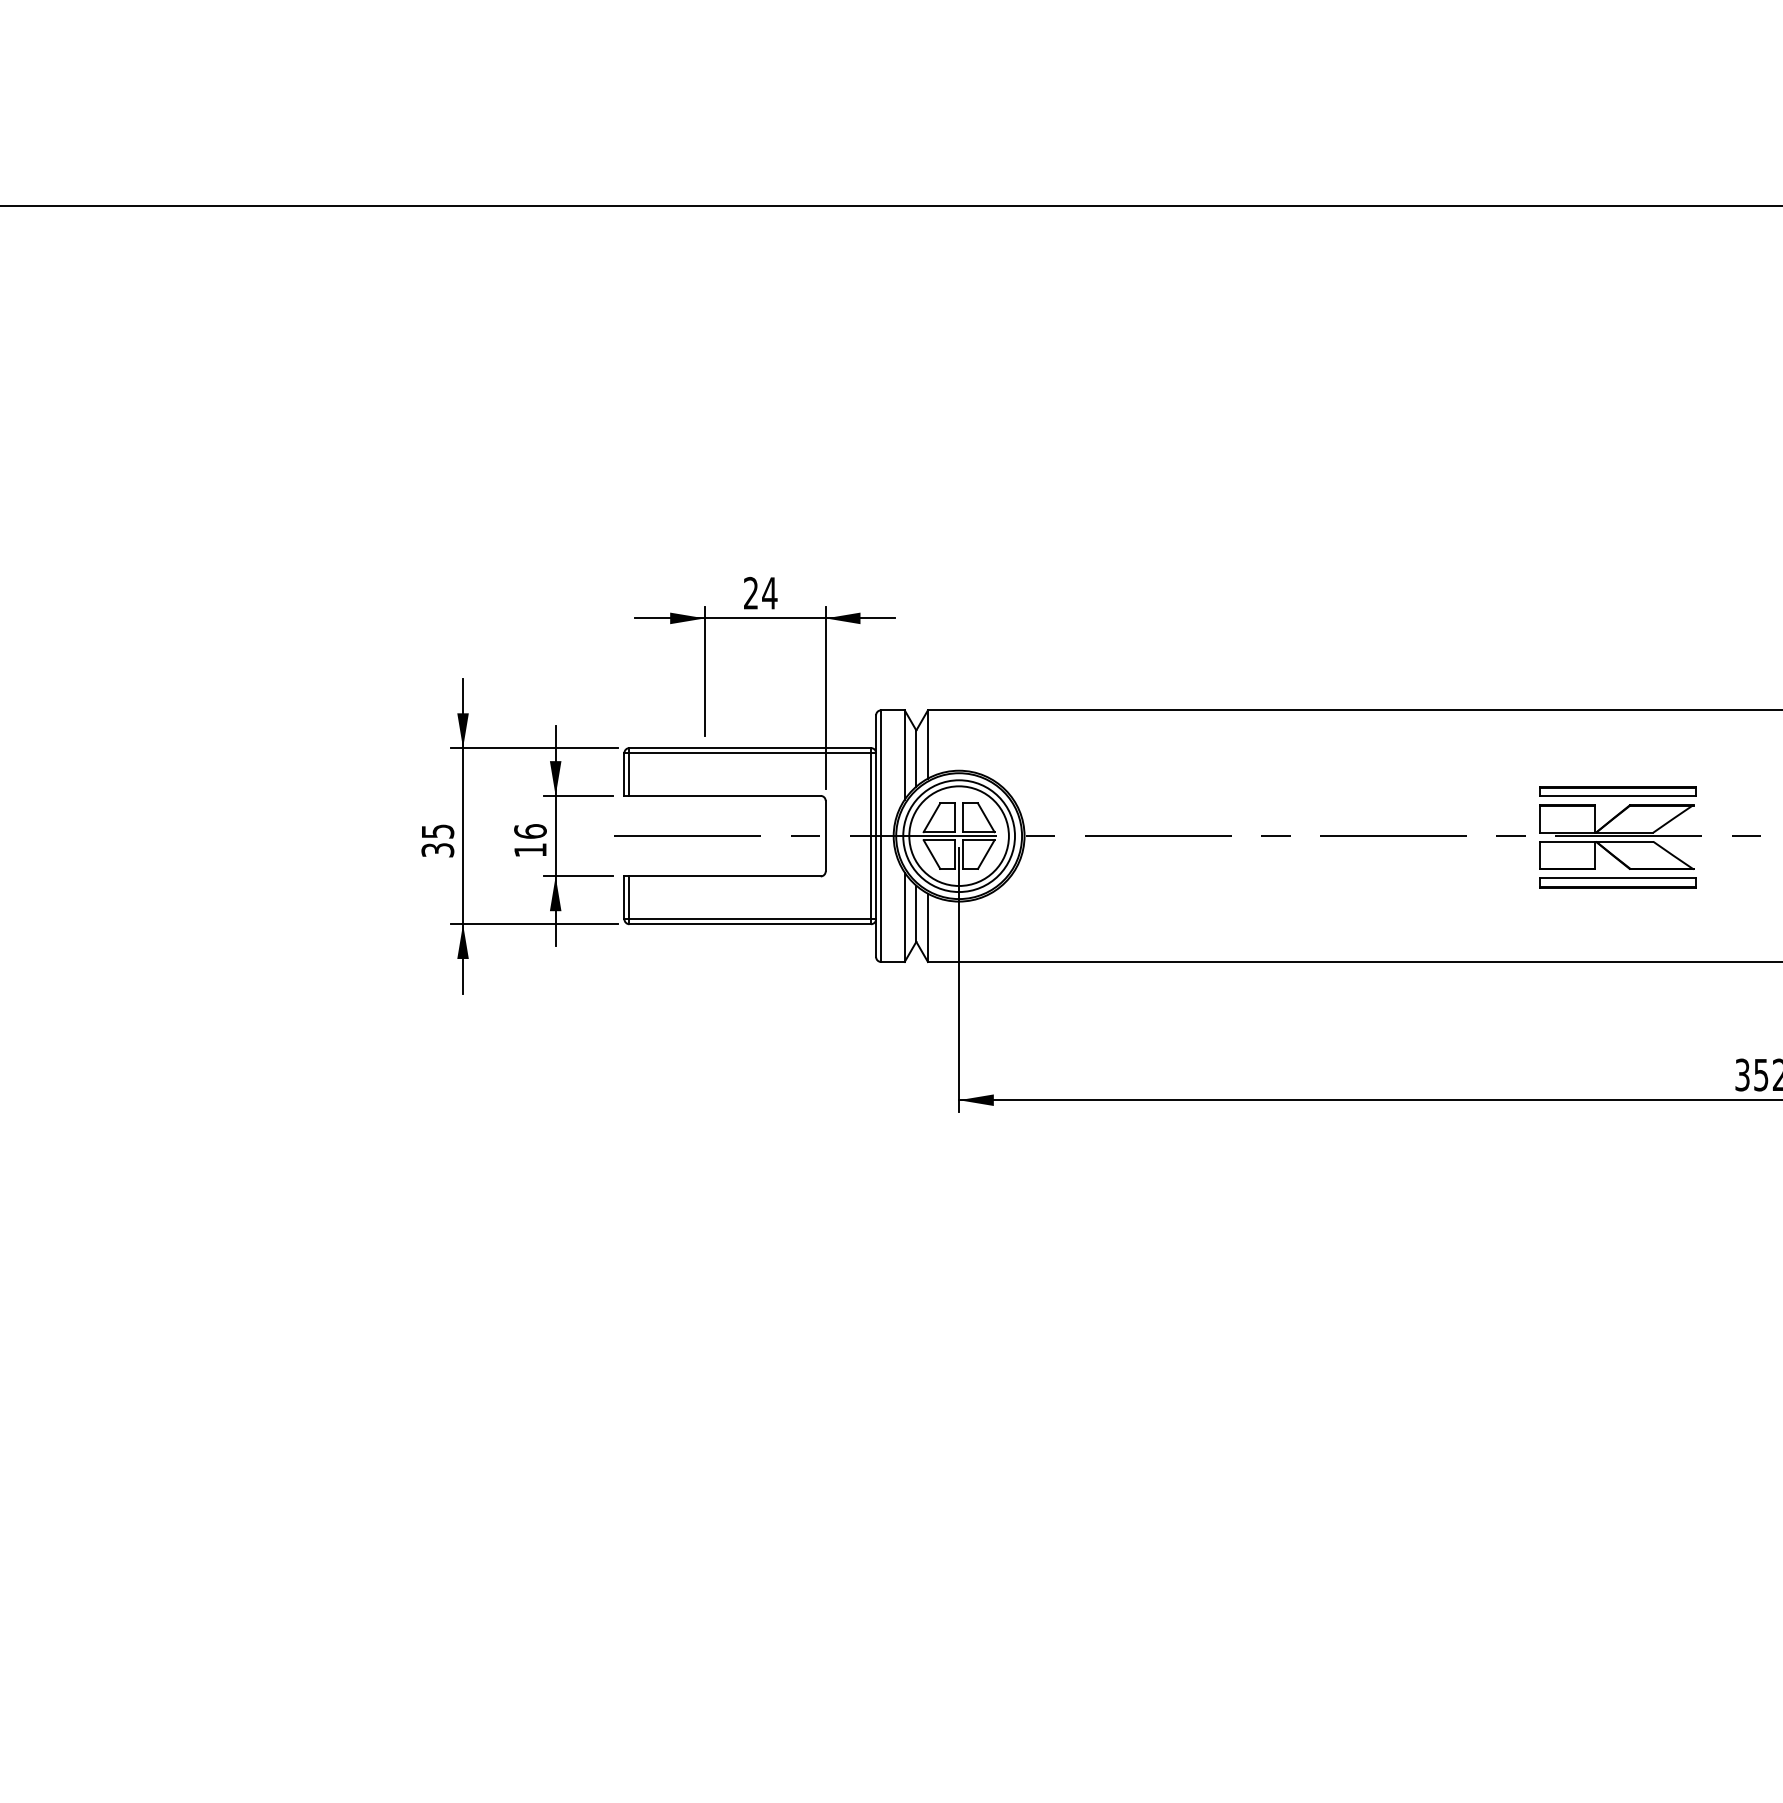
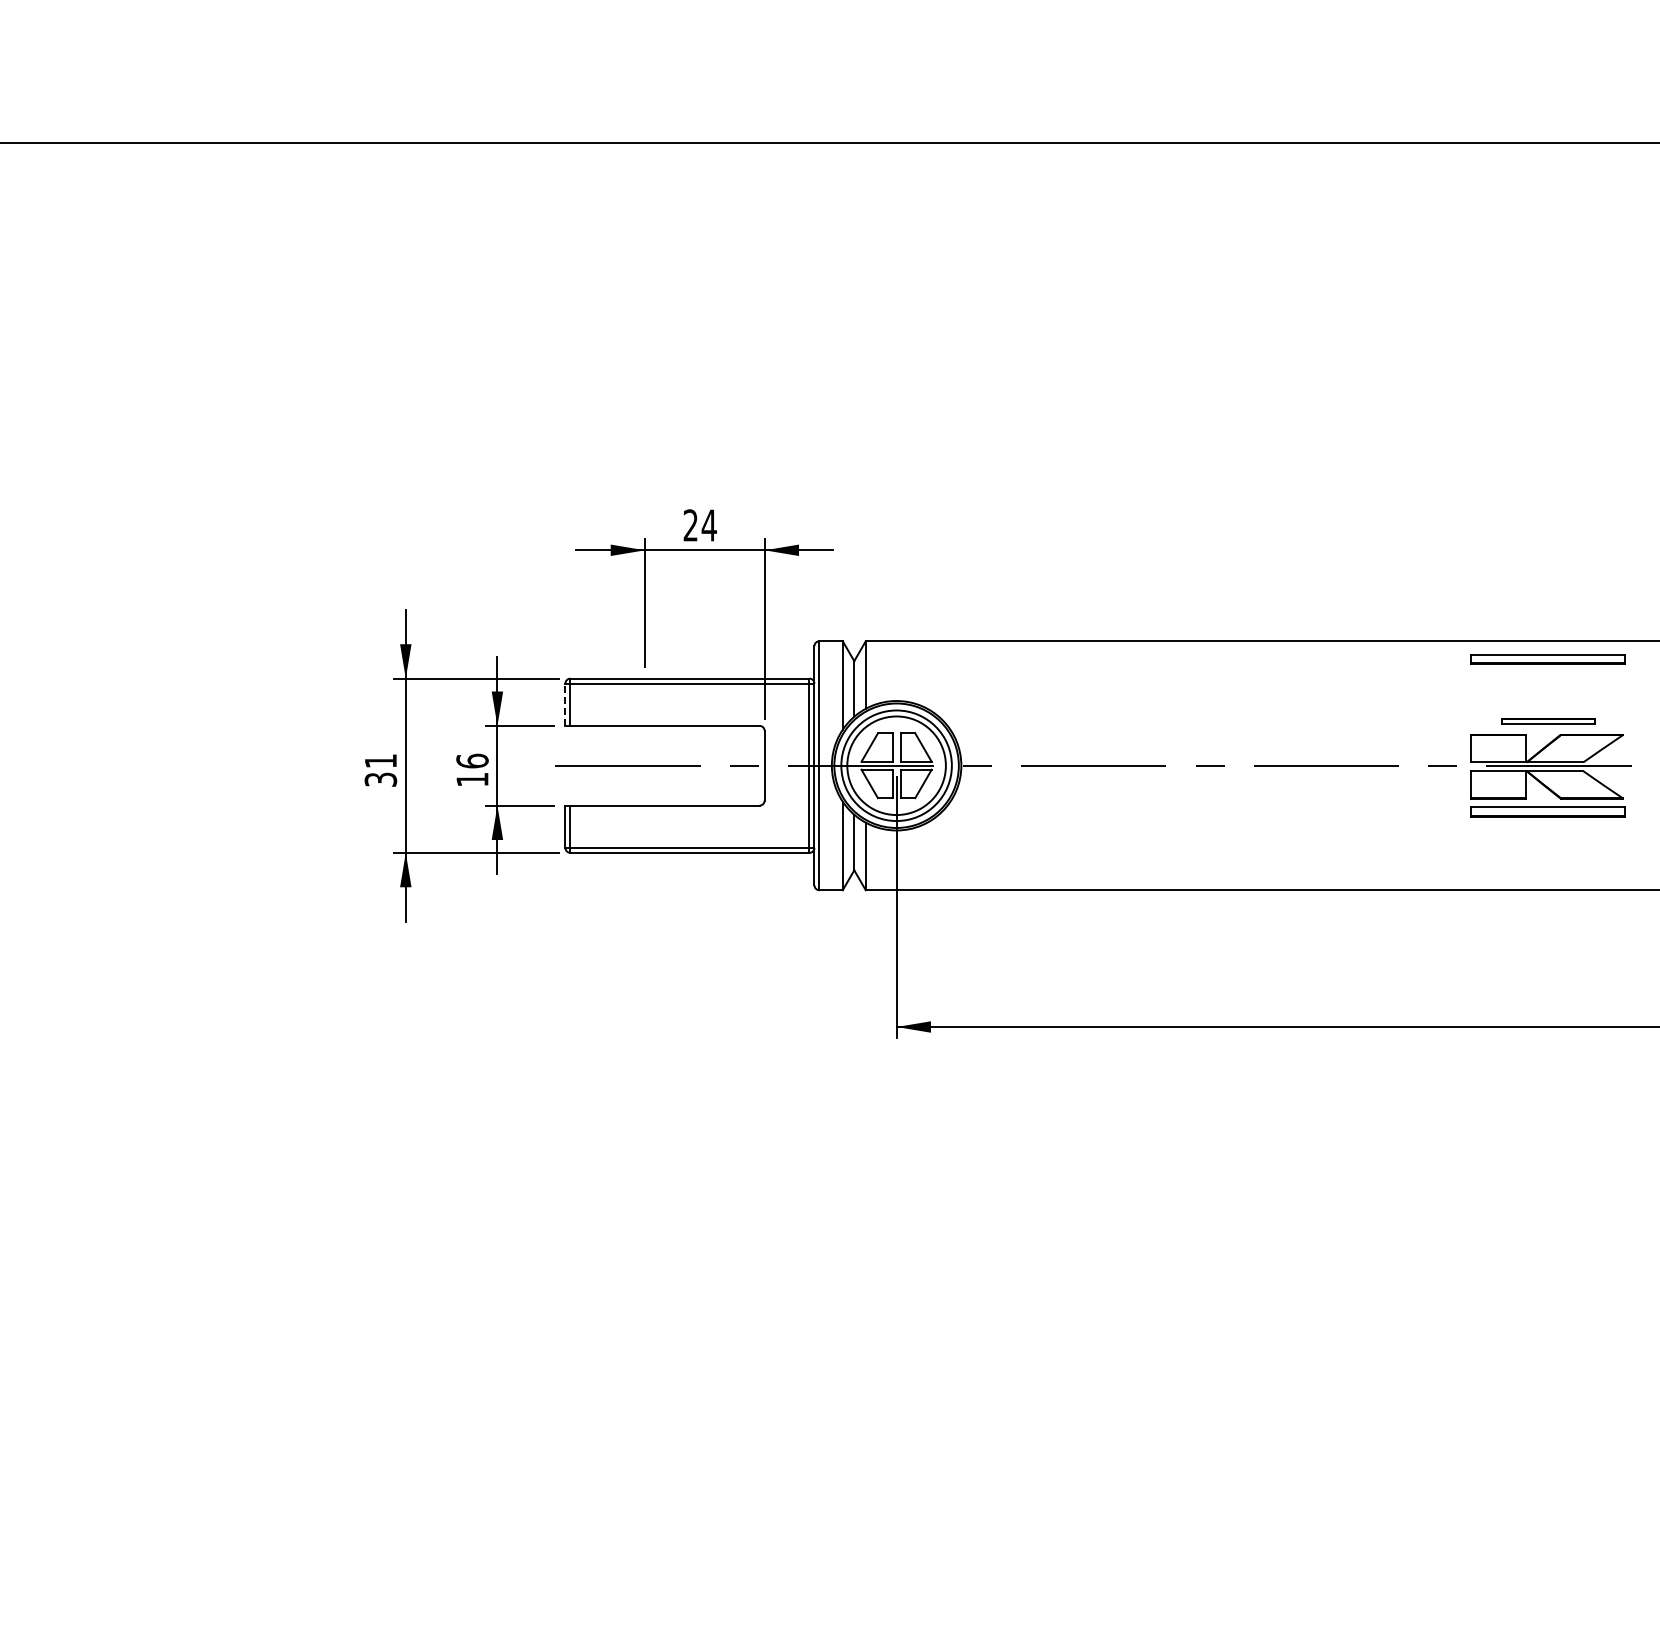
part: (1617, 728) -> (1548, 659), added
line: (624, 774) -> (565, 704), solid -> dashed
part: (1617, 791) -> (1548, 721), size x0.6
text: (438, 831) -> (381, 761), 35 -> 31

